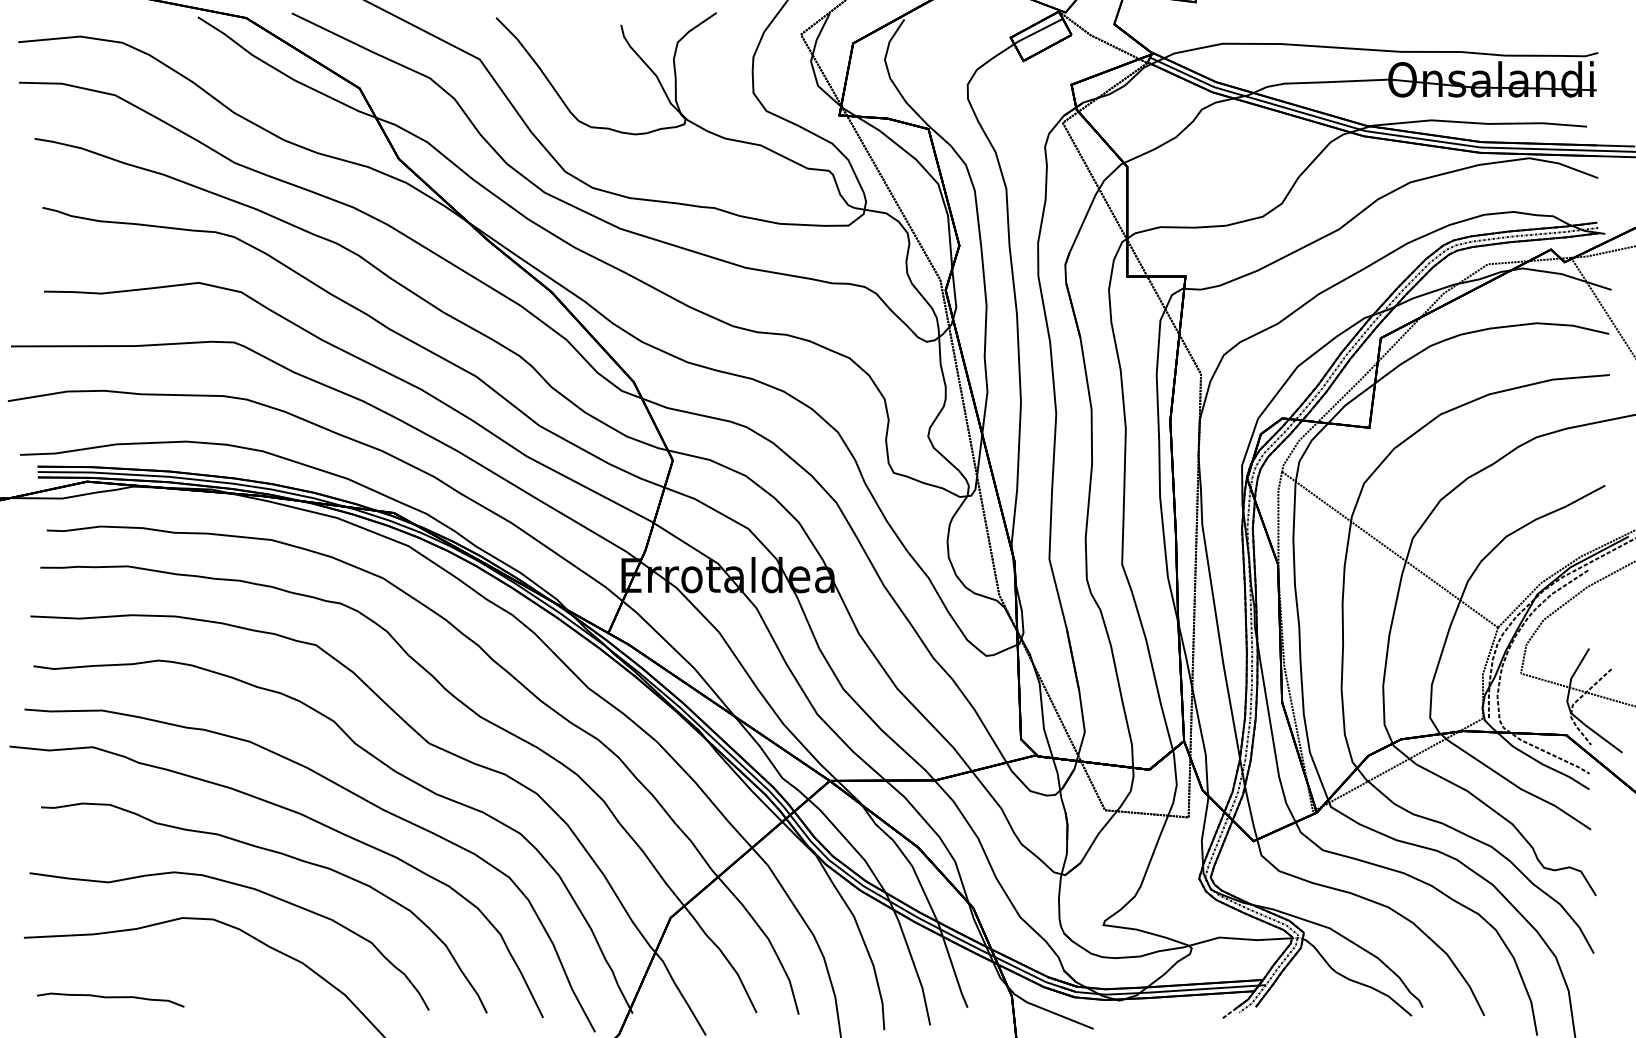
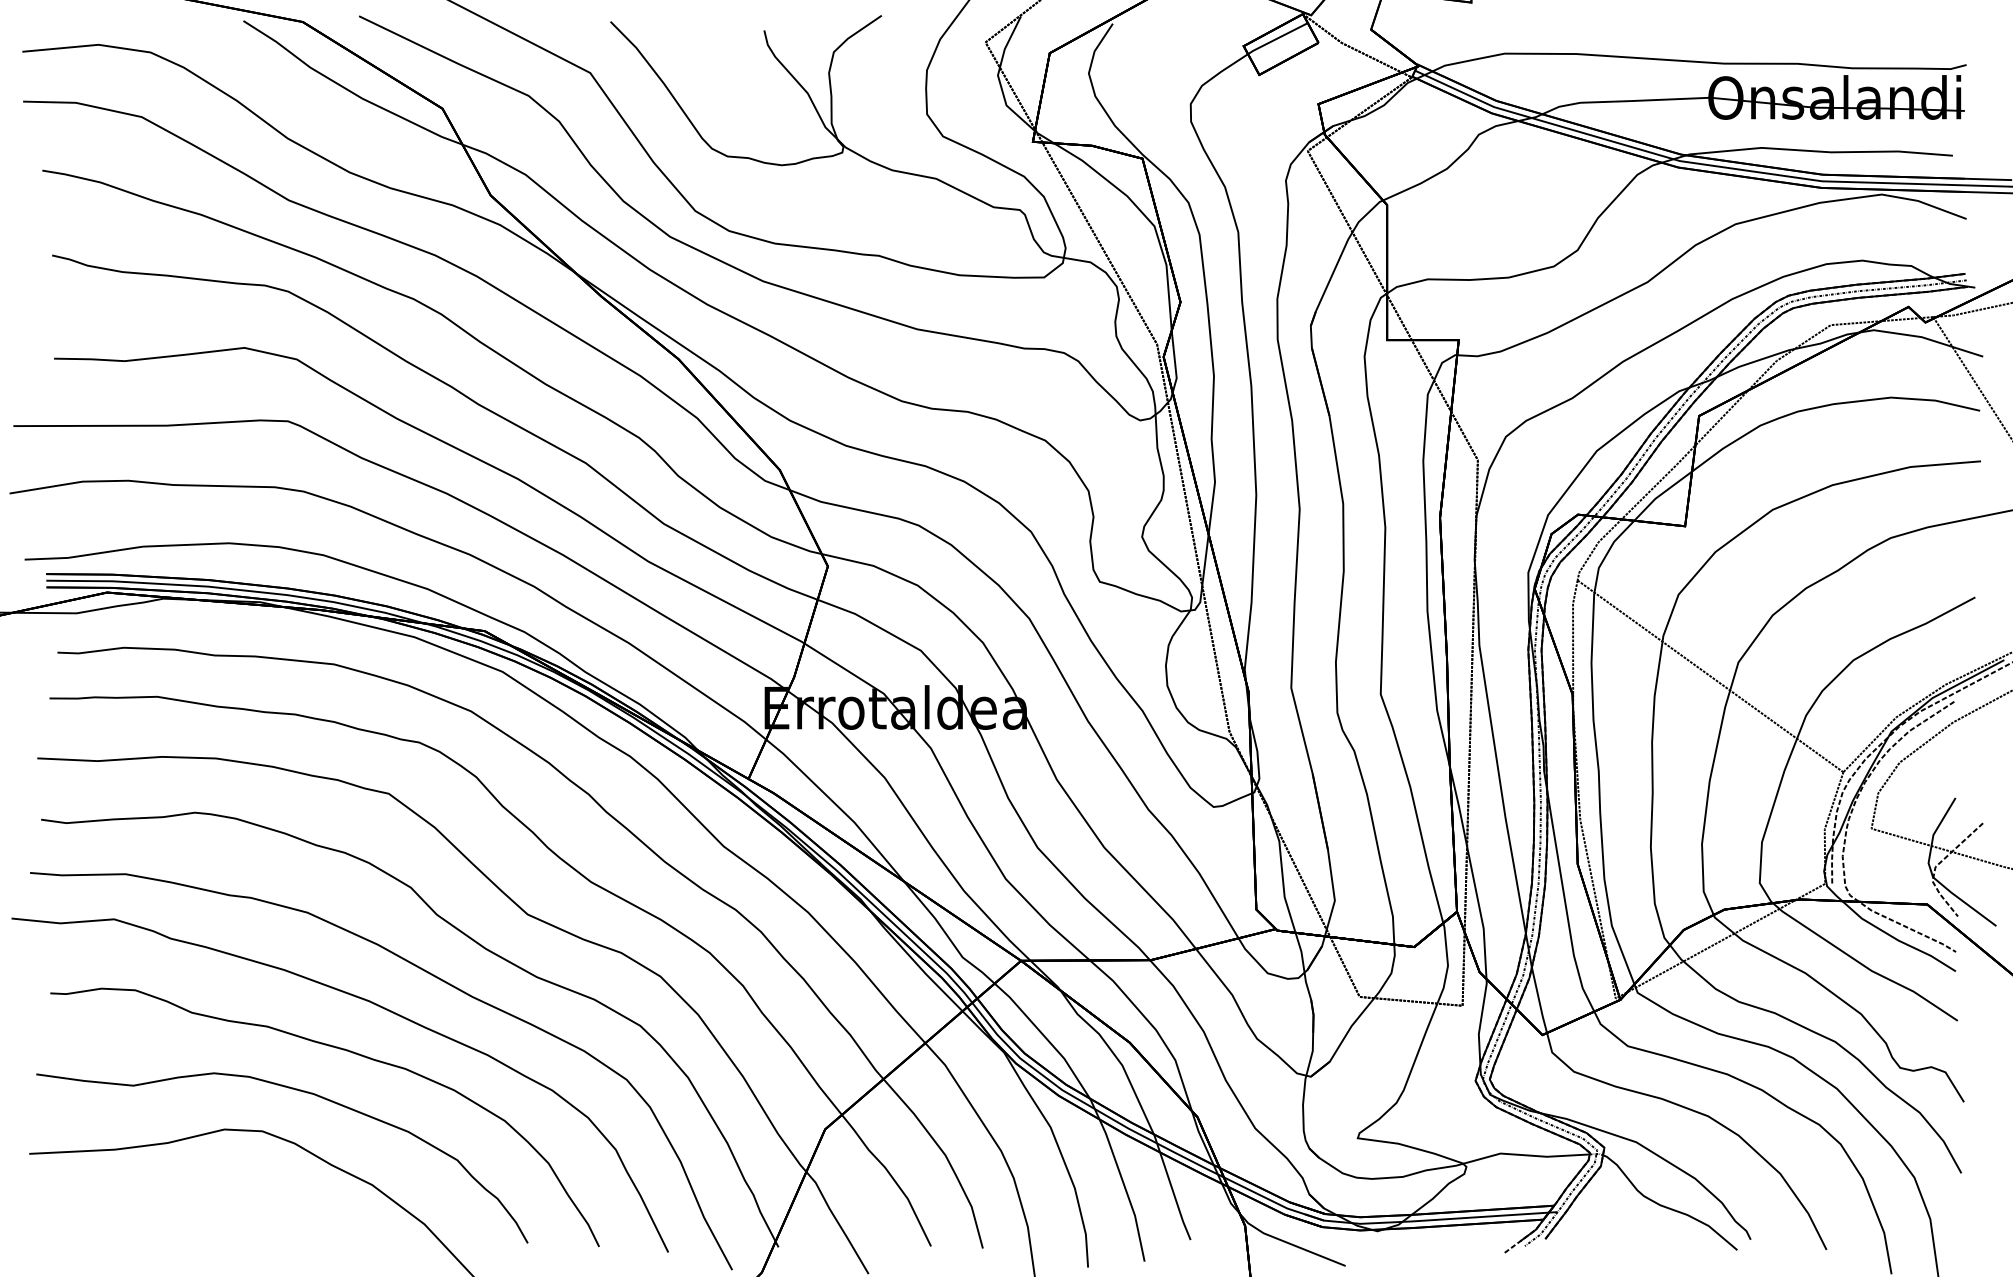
curve: (110, 998) -> (135, 1228), removed

